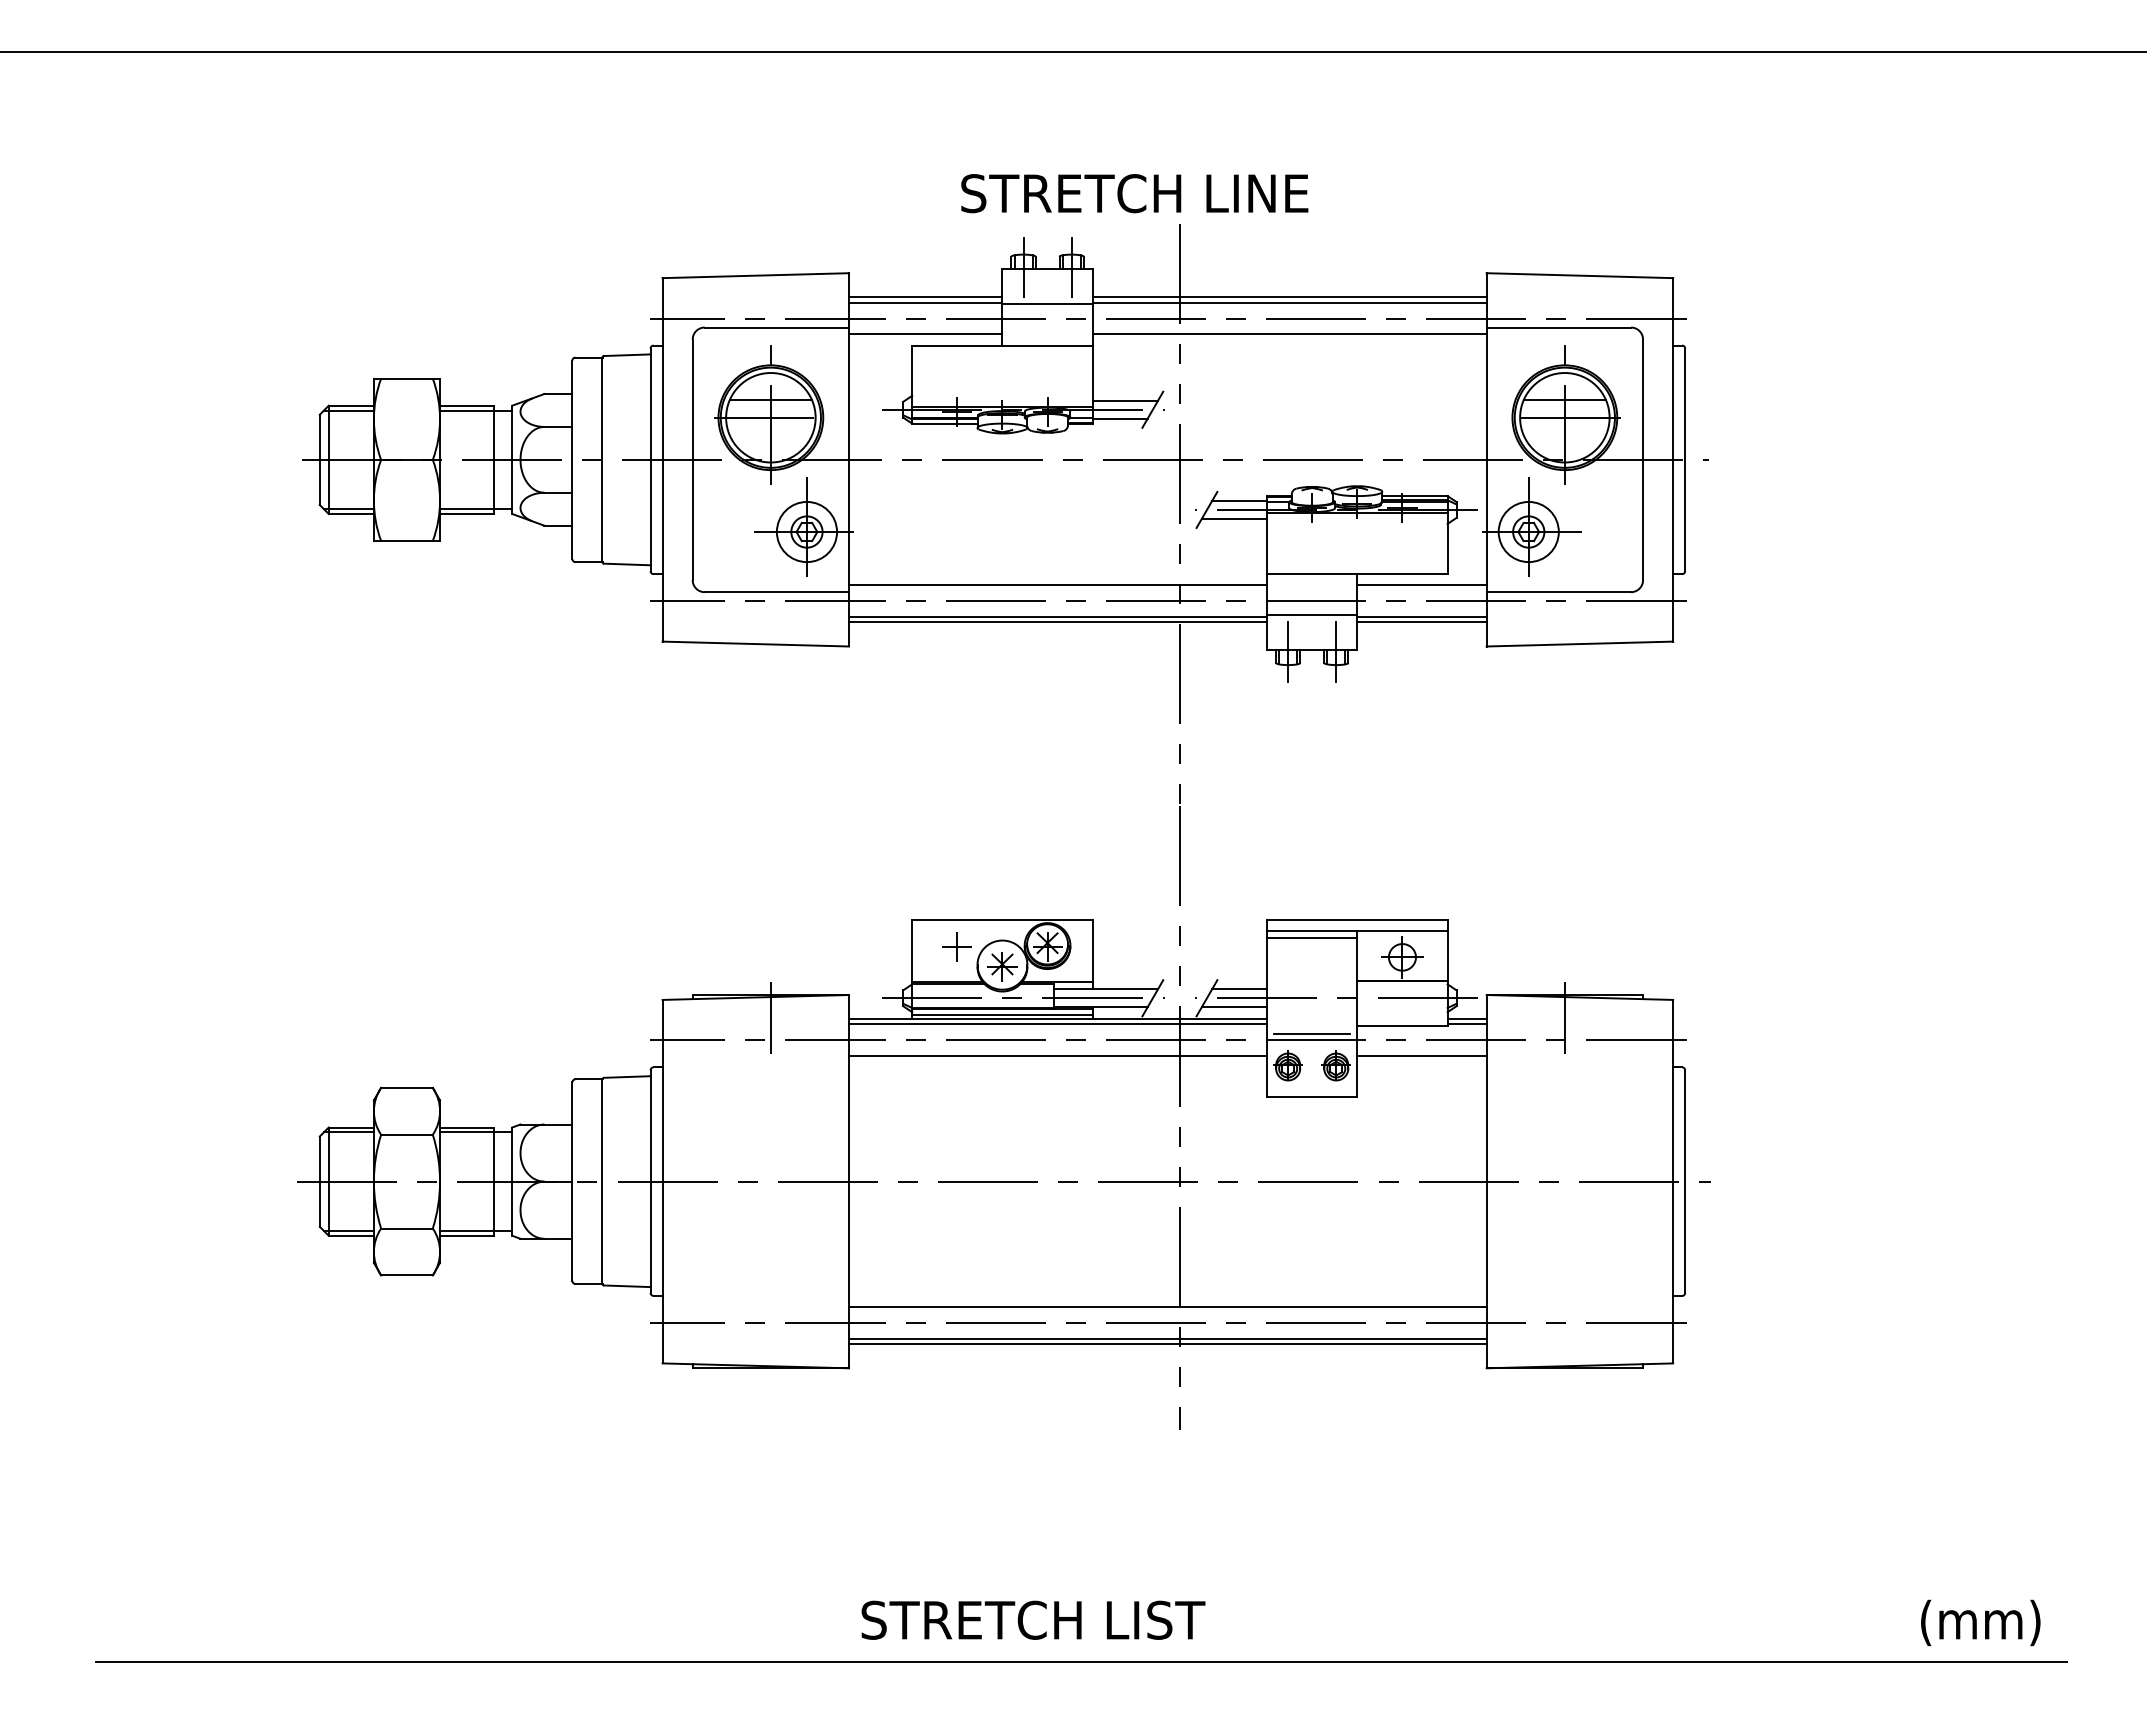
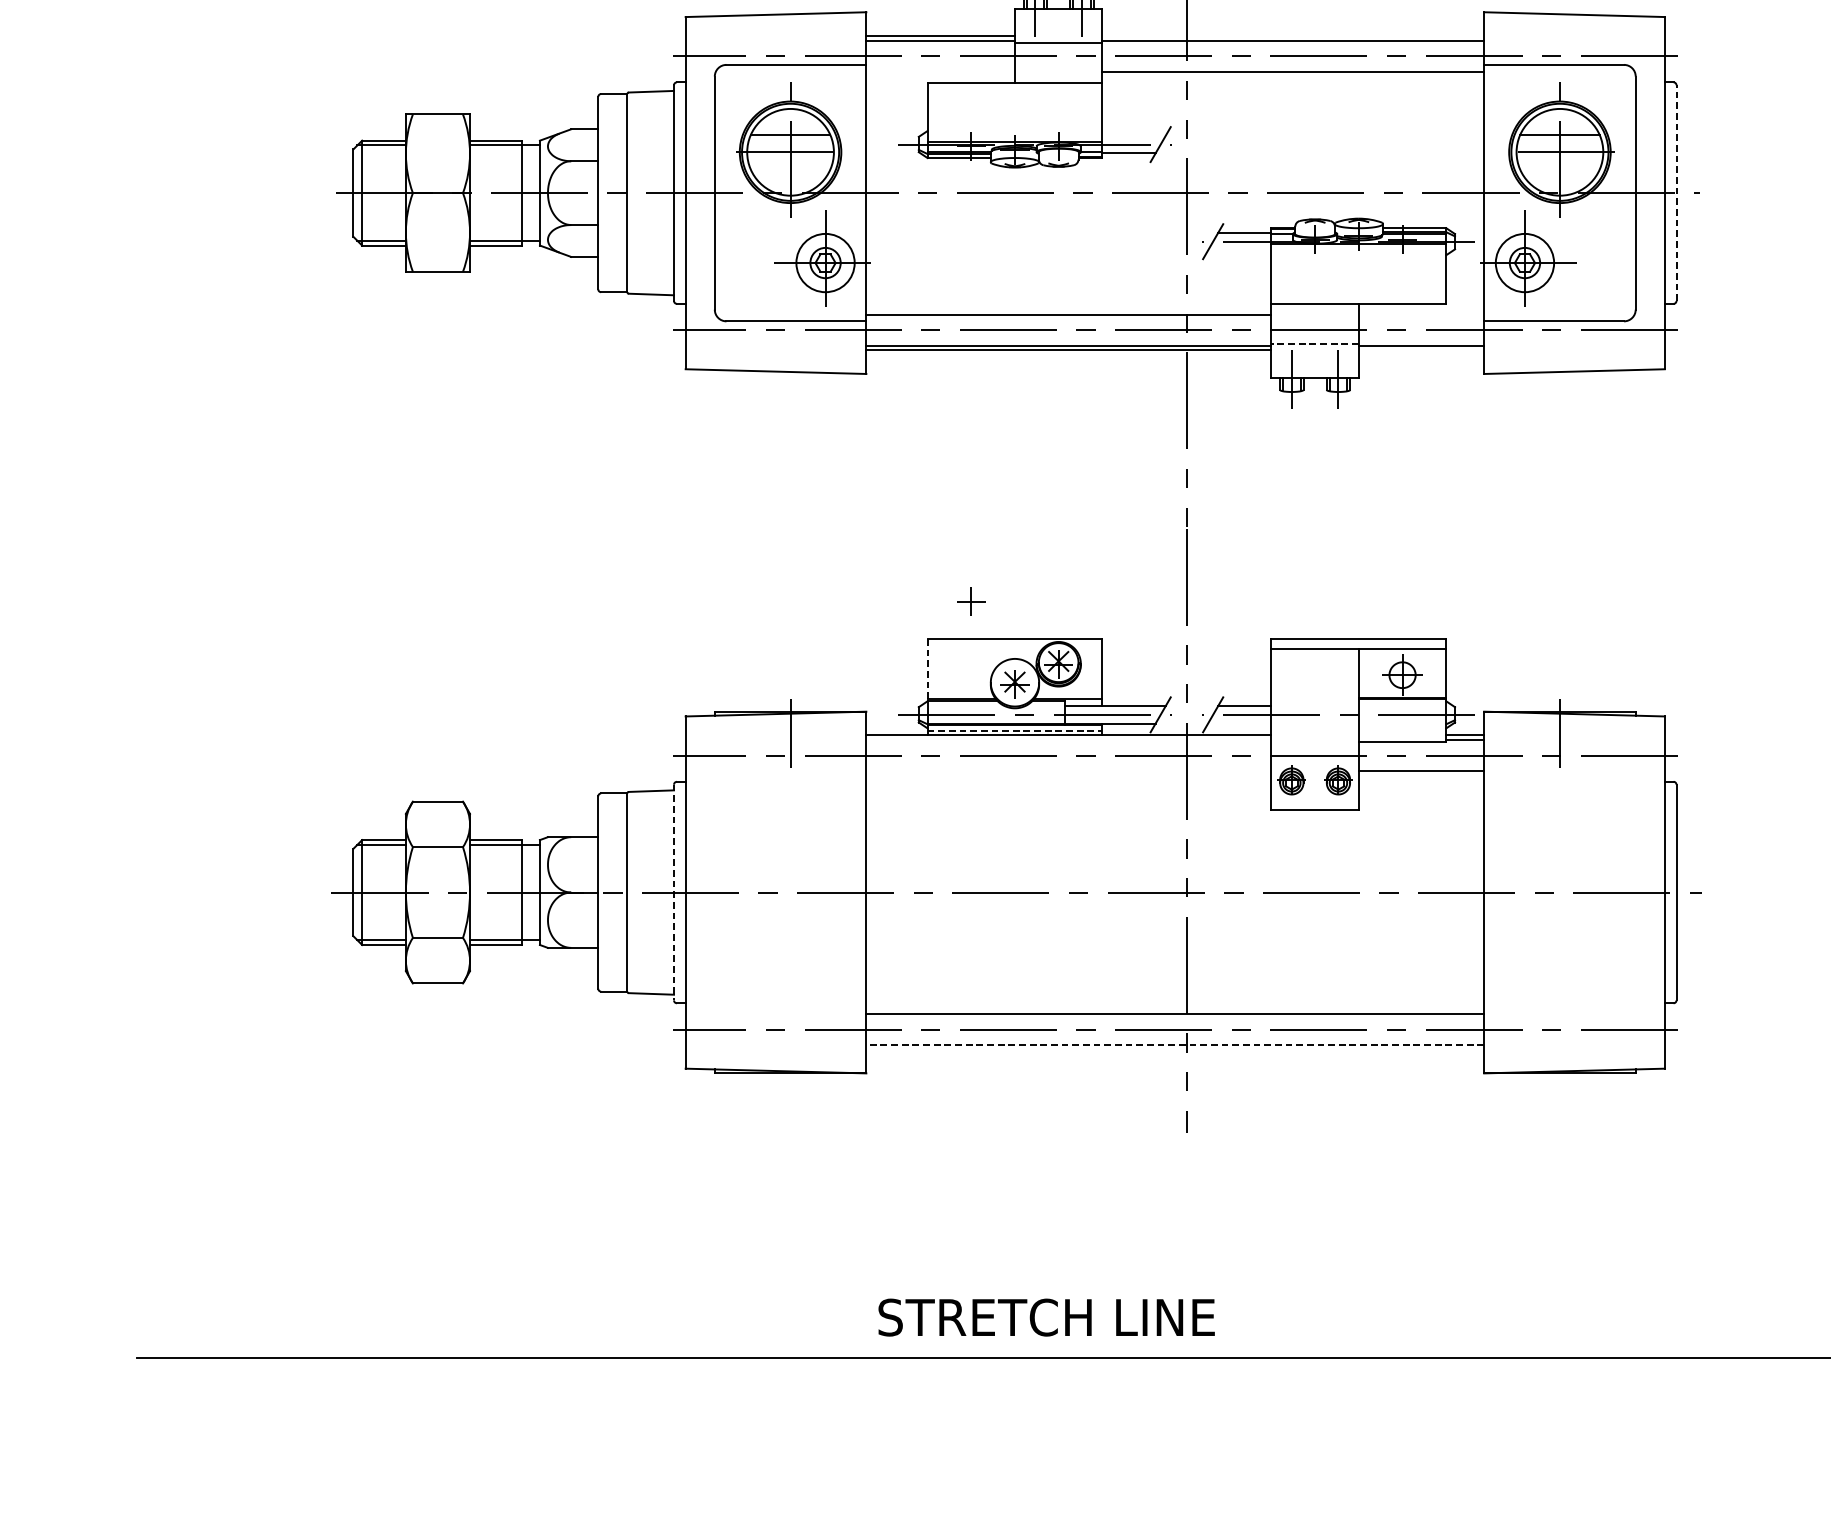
line: (1289, 297) -> (1293, 35), removed
line: (925, 334) -> (940, 71), removed
line: (1125, 400) -> (1134, 135), removed
line: (1685, 459) -> (1676, 192), solid -> dashed
line: (1234, 518) -> (1239, 249), removed
line: (1421, 585) -> (1421, 314), removed
line: (1311, 615) -> (1314, 343), solid -> dashed
line: (1421, 622) -> (1421, 350), removed
line: (1312, 938) -> (1315, 656), removed
part: (956, 946) -> (970, 601), moved
line: (912, 952) -> (927, 670), solid -> dashed
line: (1234, 1007) -> (1239, 723), removed
line: (1002, 1014) -> (1015, 730), solid -> dashed
line: (1058, 1024) -> (1069, 740), removed
line: (1311, 1034) -> (1314, 749), removed
line: (1058, 1056) -> (1069, 771), removed
line: (650, 1182) -> (673, 893), solid -> dashed
line: (1167, 1338) -> (1174, 1044), solid -> dashed
line: (1167, 1344) -> (1174, 1050), removed
text: (1177, 1619) -> (1184, 1316), STRETCH LIST -> STRETCH LINE

